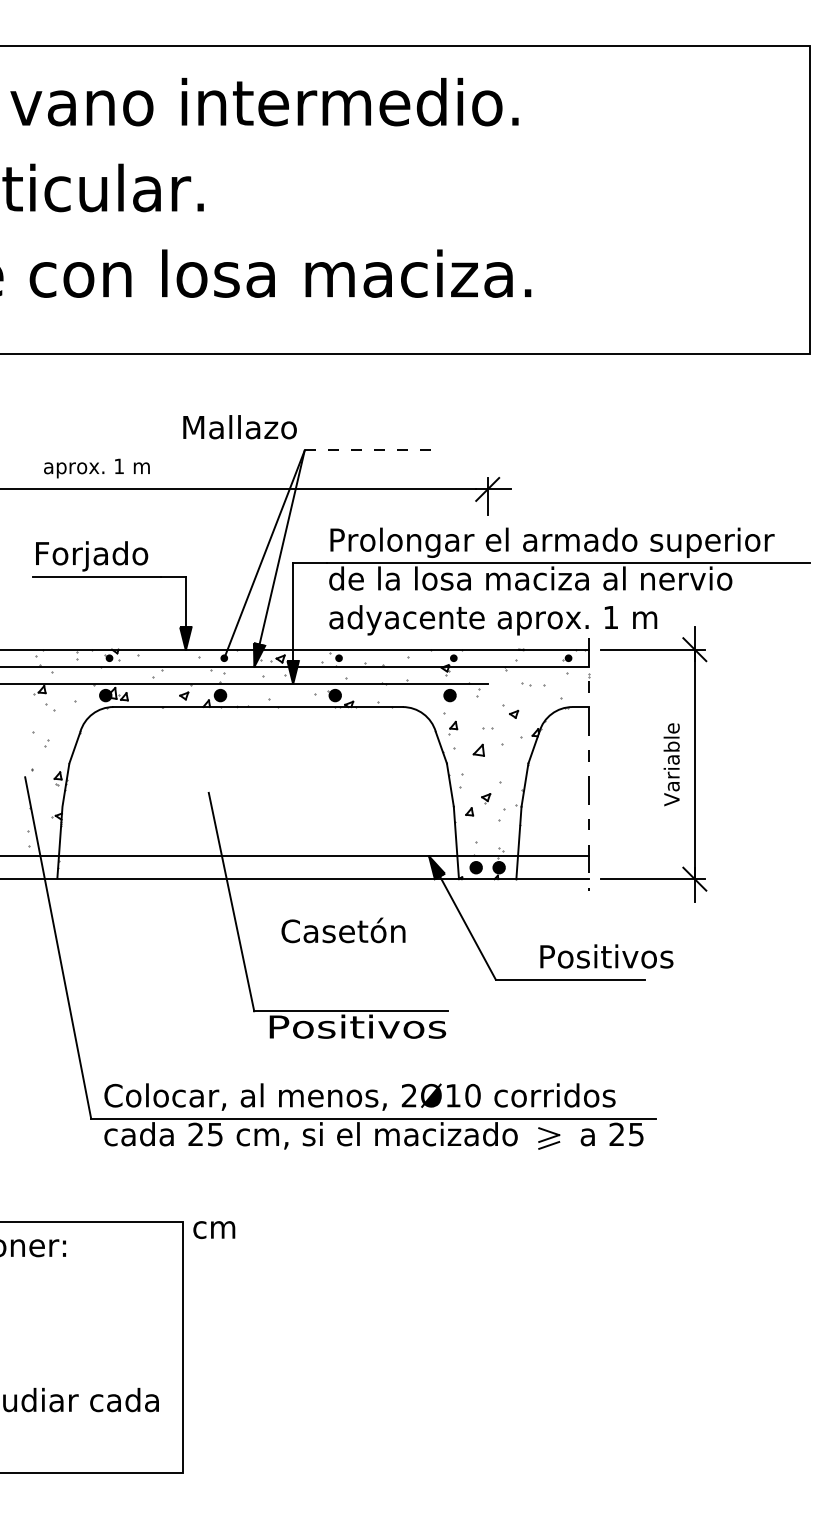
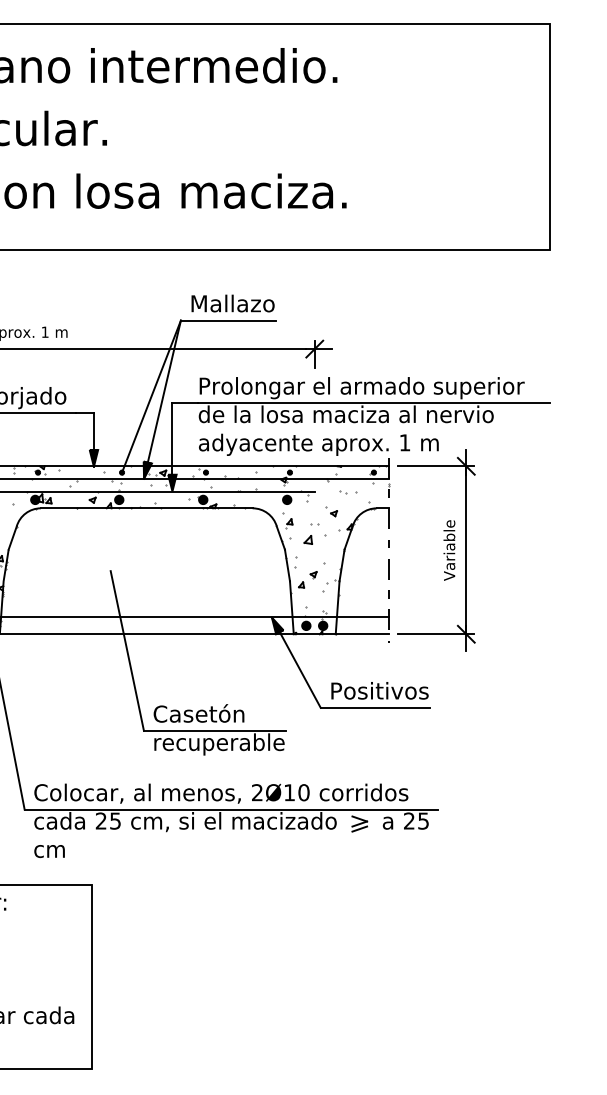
text: (239, 427) -> (232, 303), moved
line: (369, 450) -> (228, 320), dashed -> solid
text: (343, 930) -> (199, 713), moved
text: (606, 956) -> (379, 690), moved
text: (357, 1029) -> (219, 744), Positivos -> recuperable
text: (214, 1229) -> (49, 851), moved

